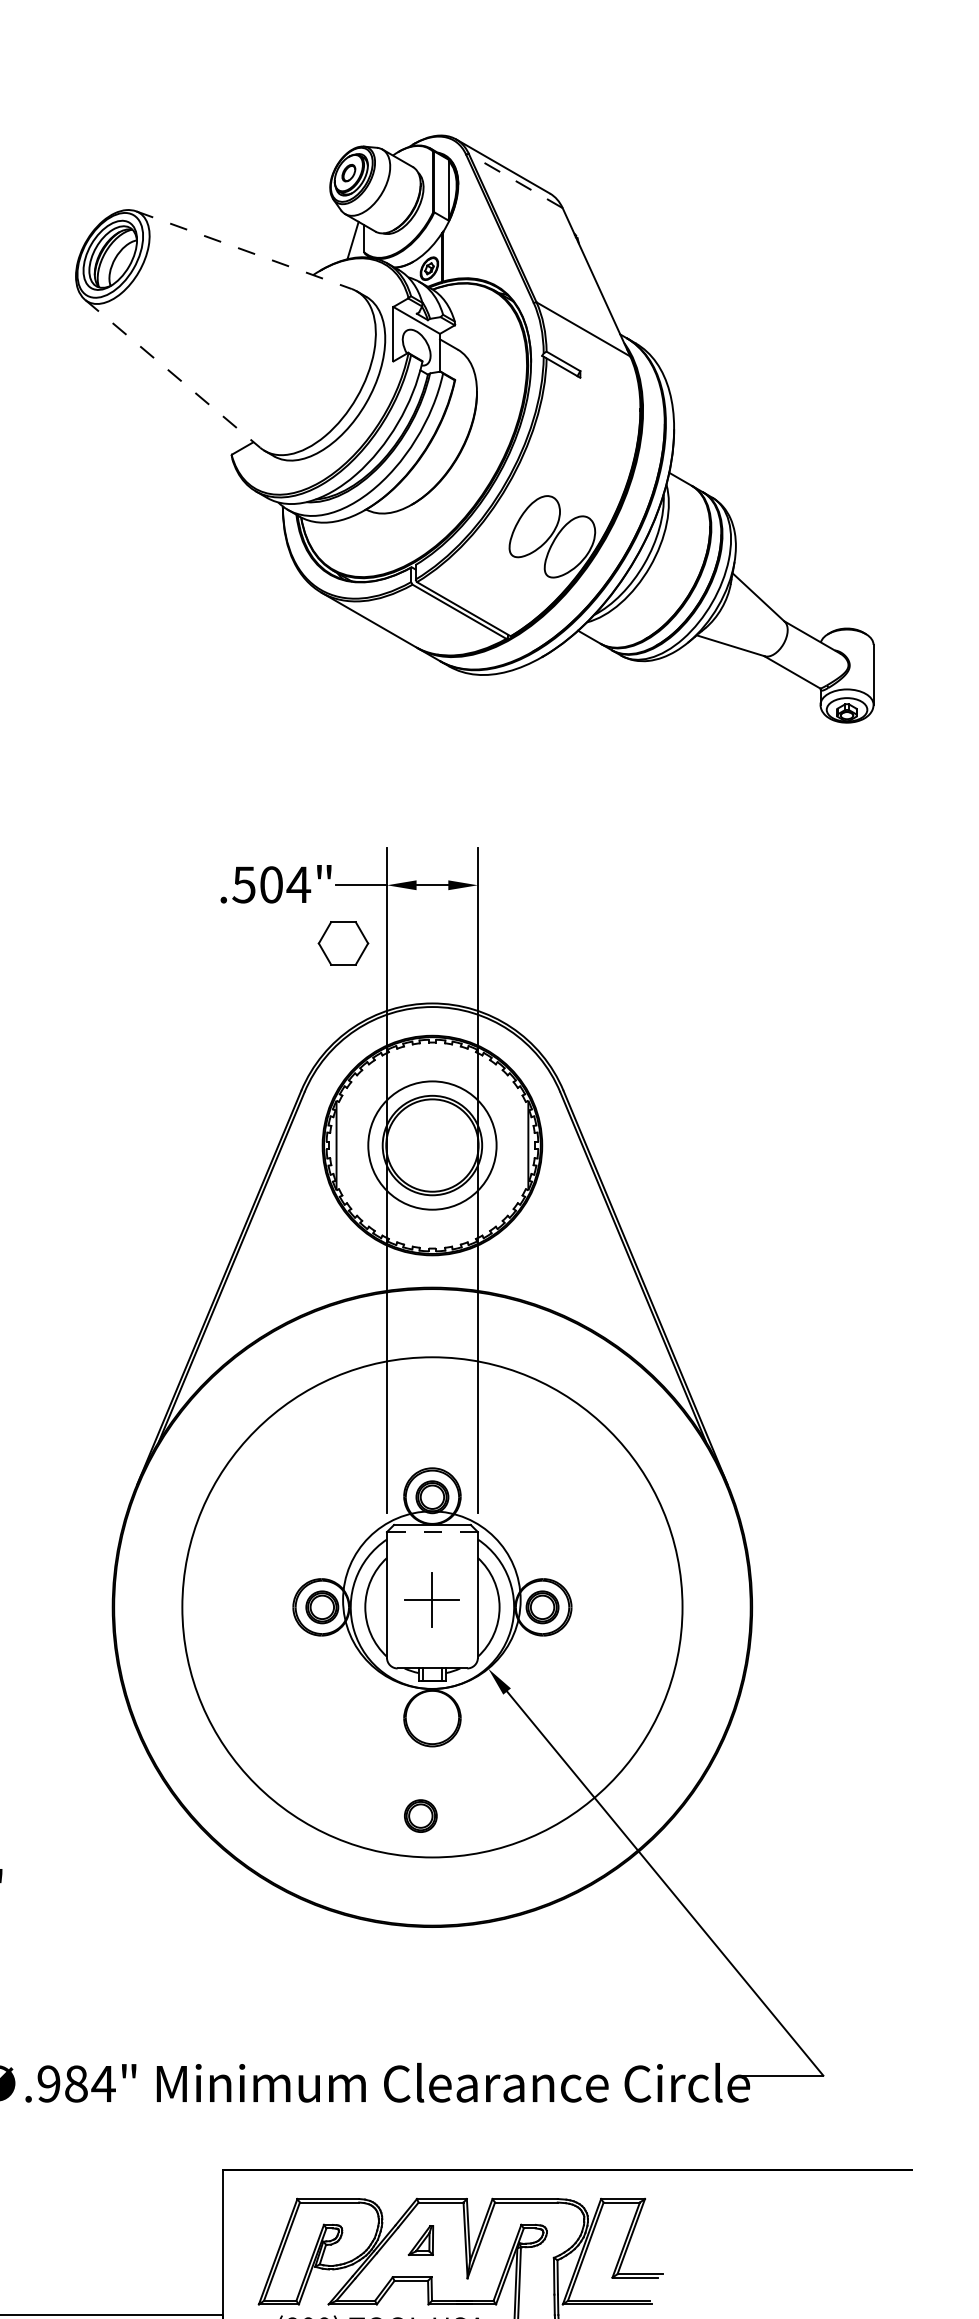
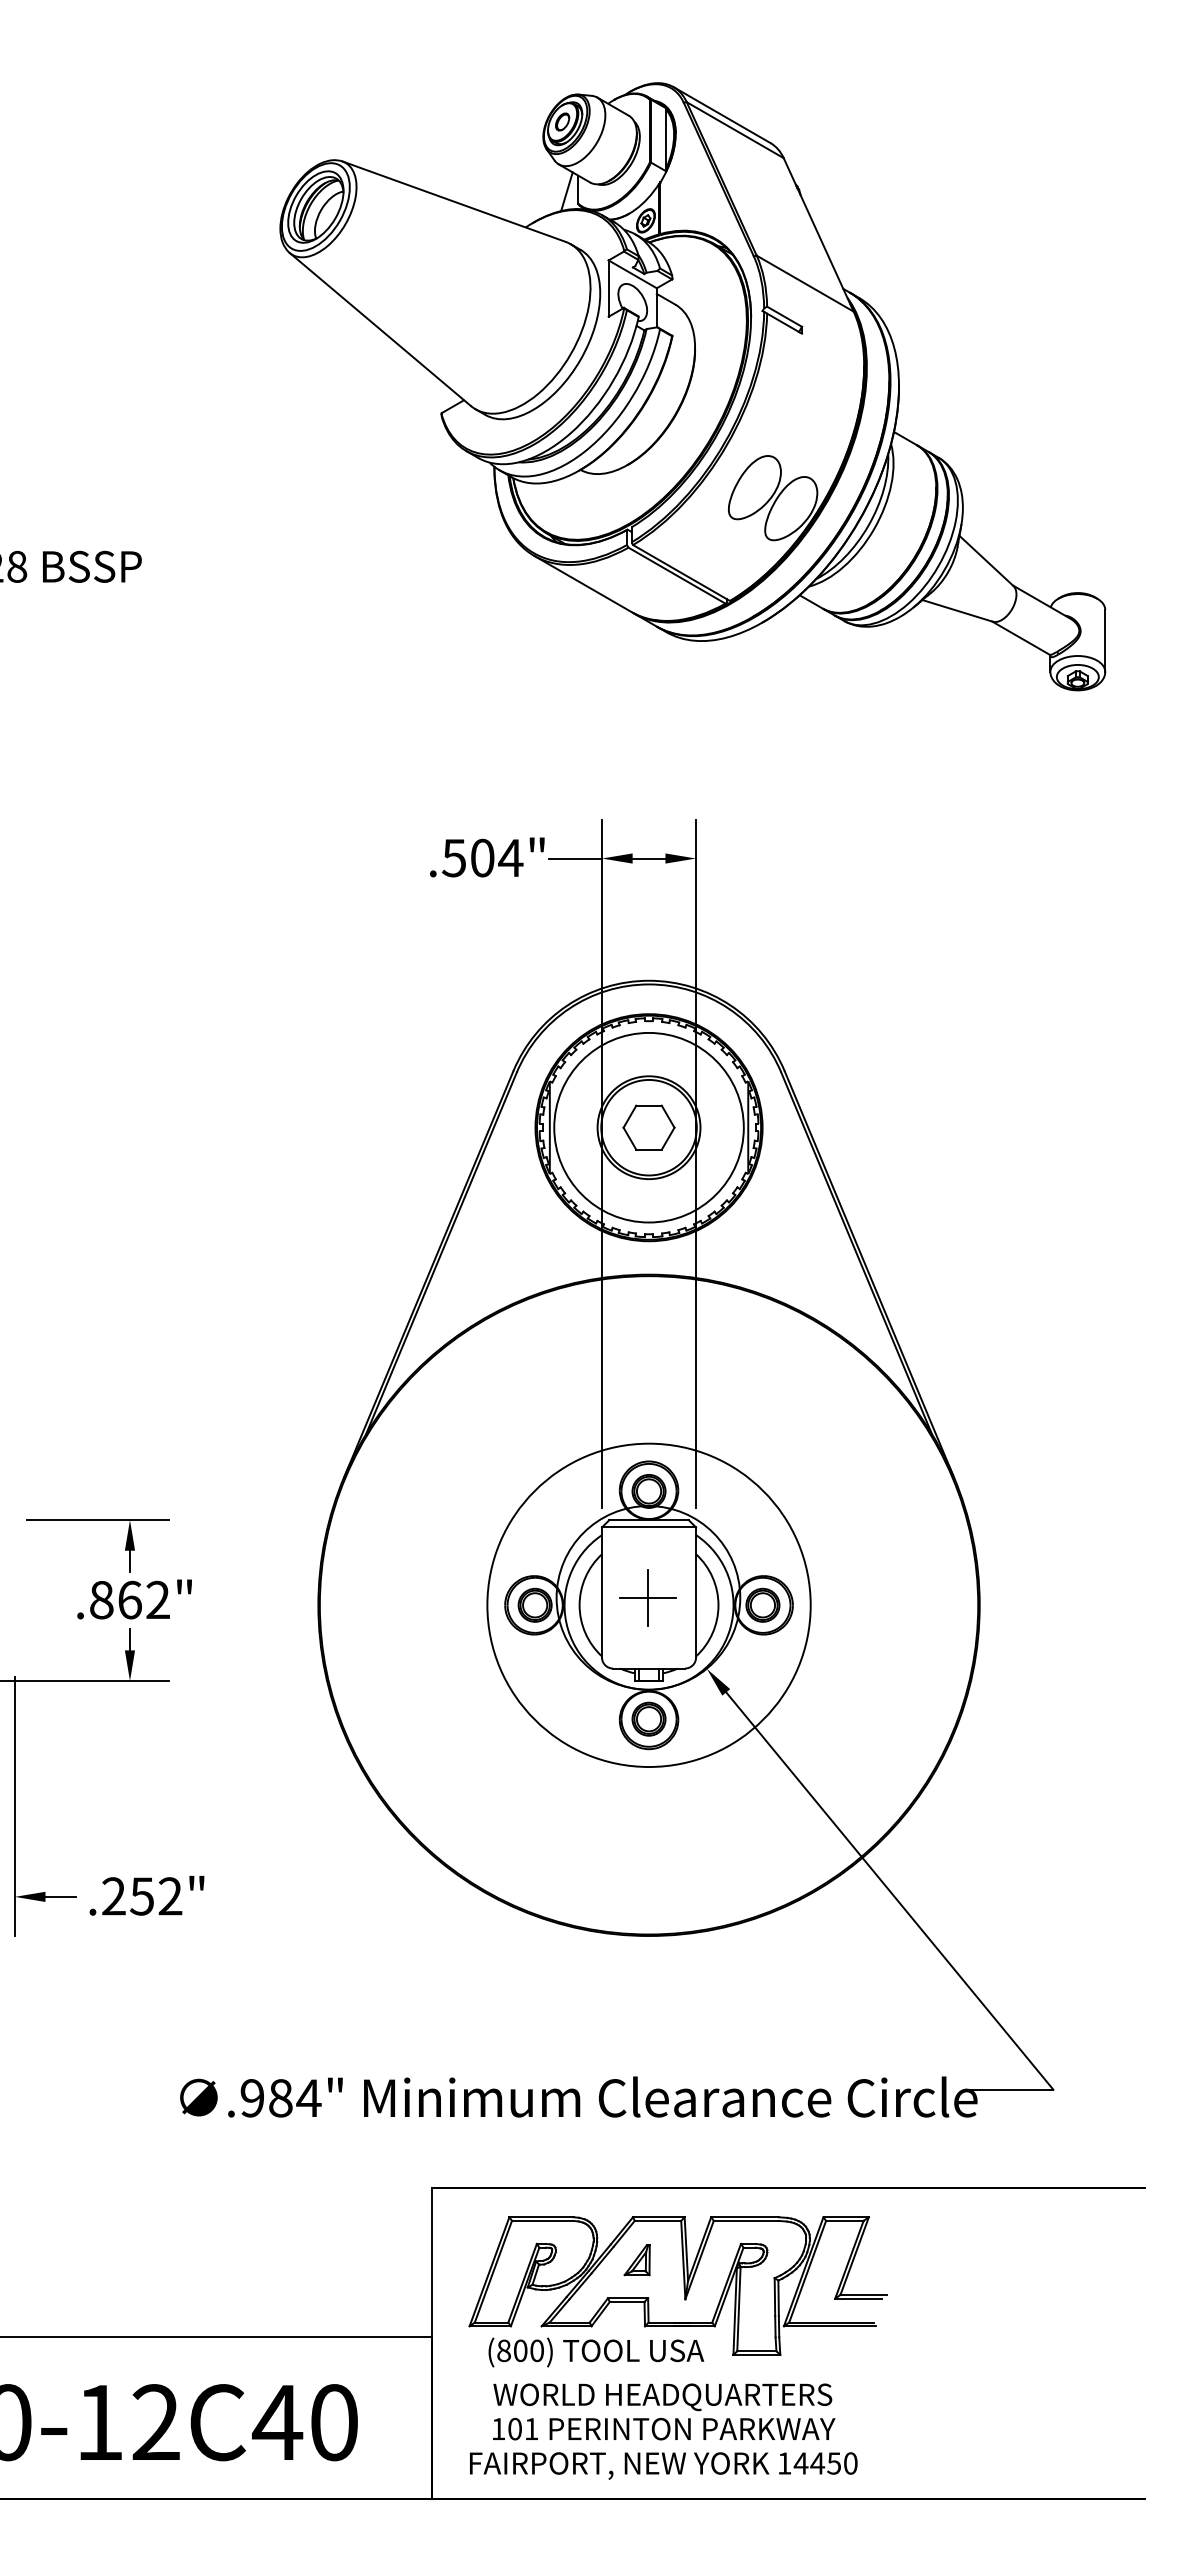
line: (516, 181) -> (735, 130), dashed -> solid
line: (244, 249) -> (454, 201), dashed -> solid
line: (172, 373) -> (380, 329), dashed -> solid
part: (342, 943) -> (648, 1127), moved
circle: (431, 1145) -> (648, 1127), size x1.43
line: (431, 1532) -> (648, 1527), dashed -> solid
circle: (431, 1607) -> (648, 1605), size x0.62
part: (420, 1815) -> (648, 1718), moved

